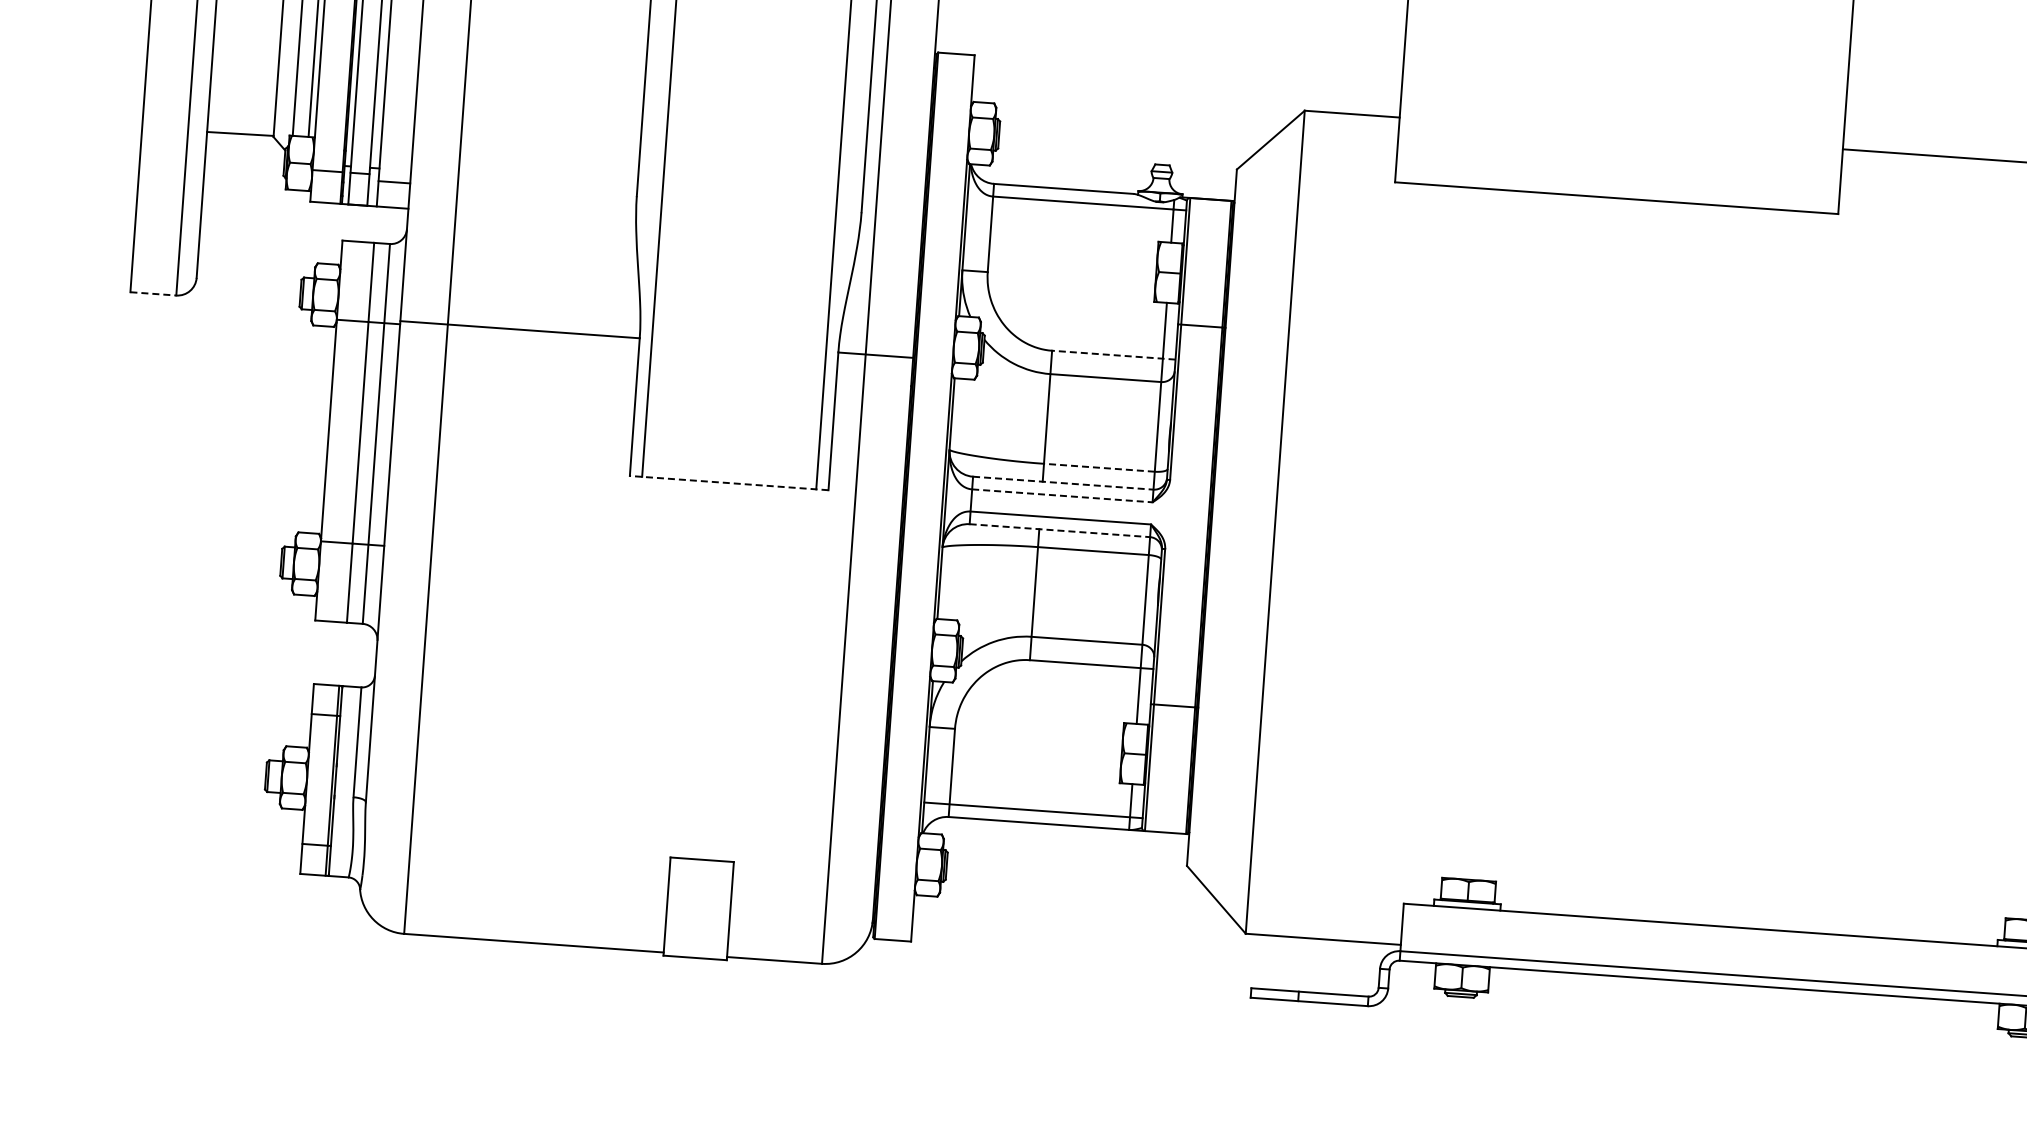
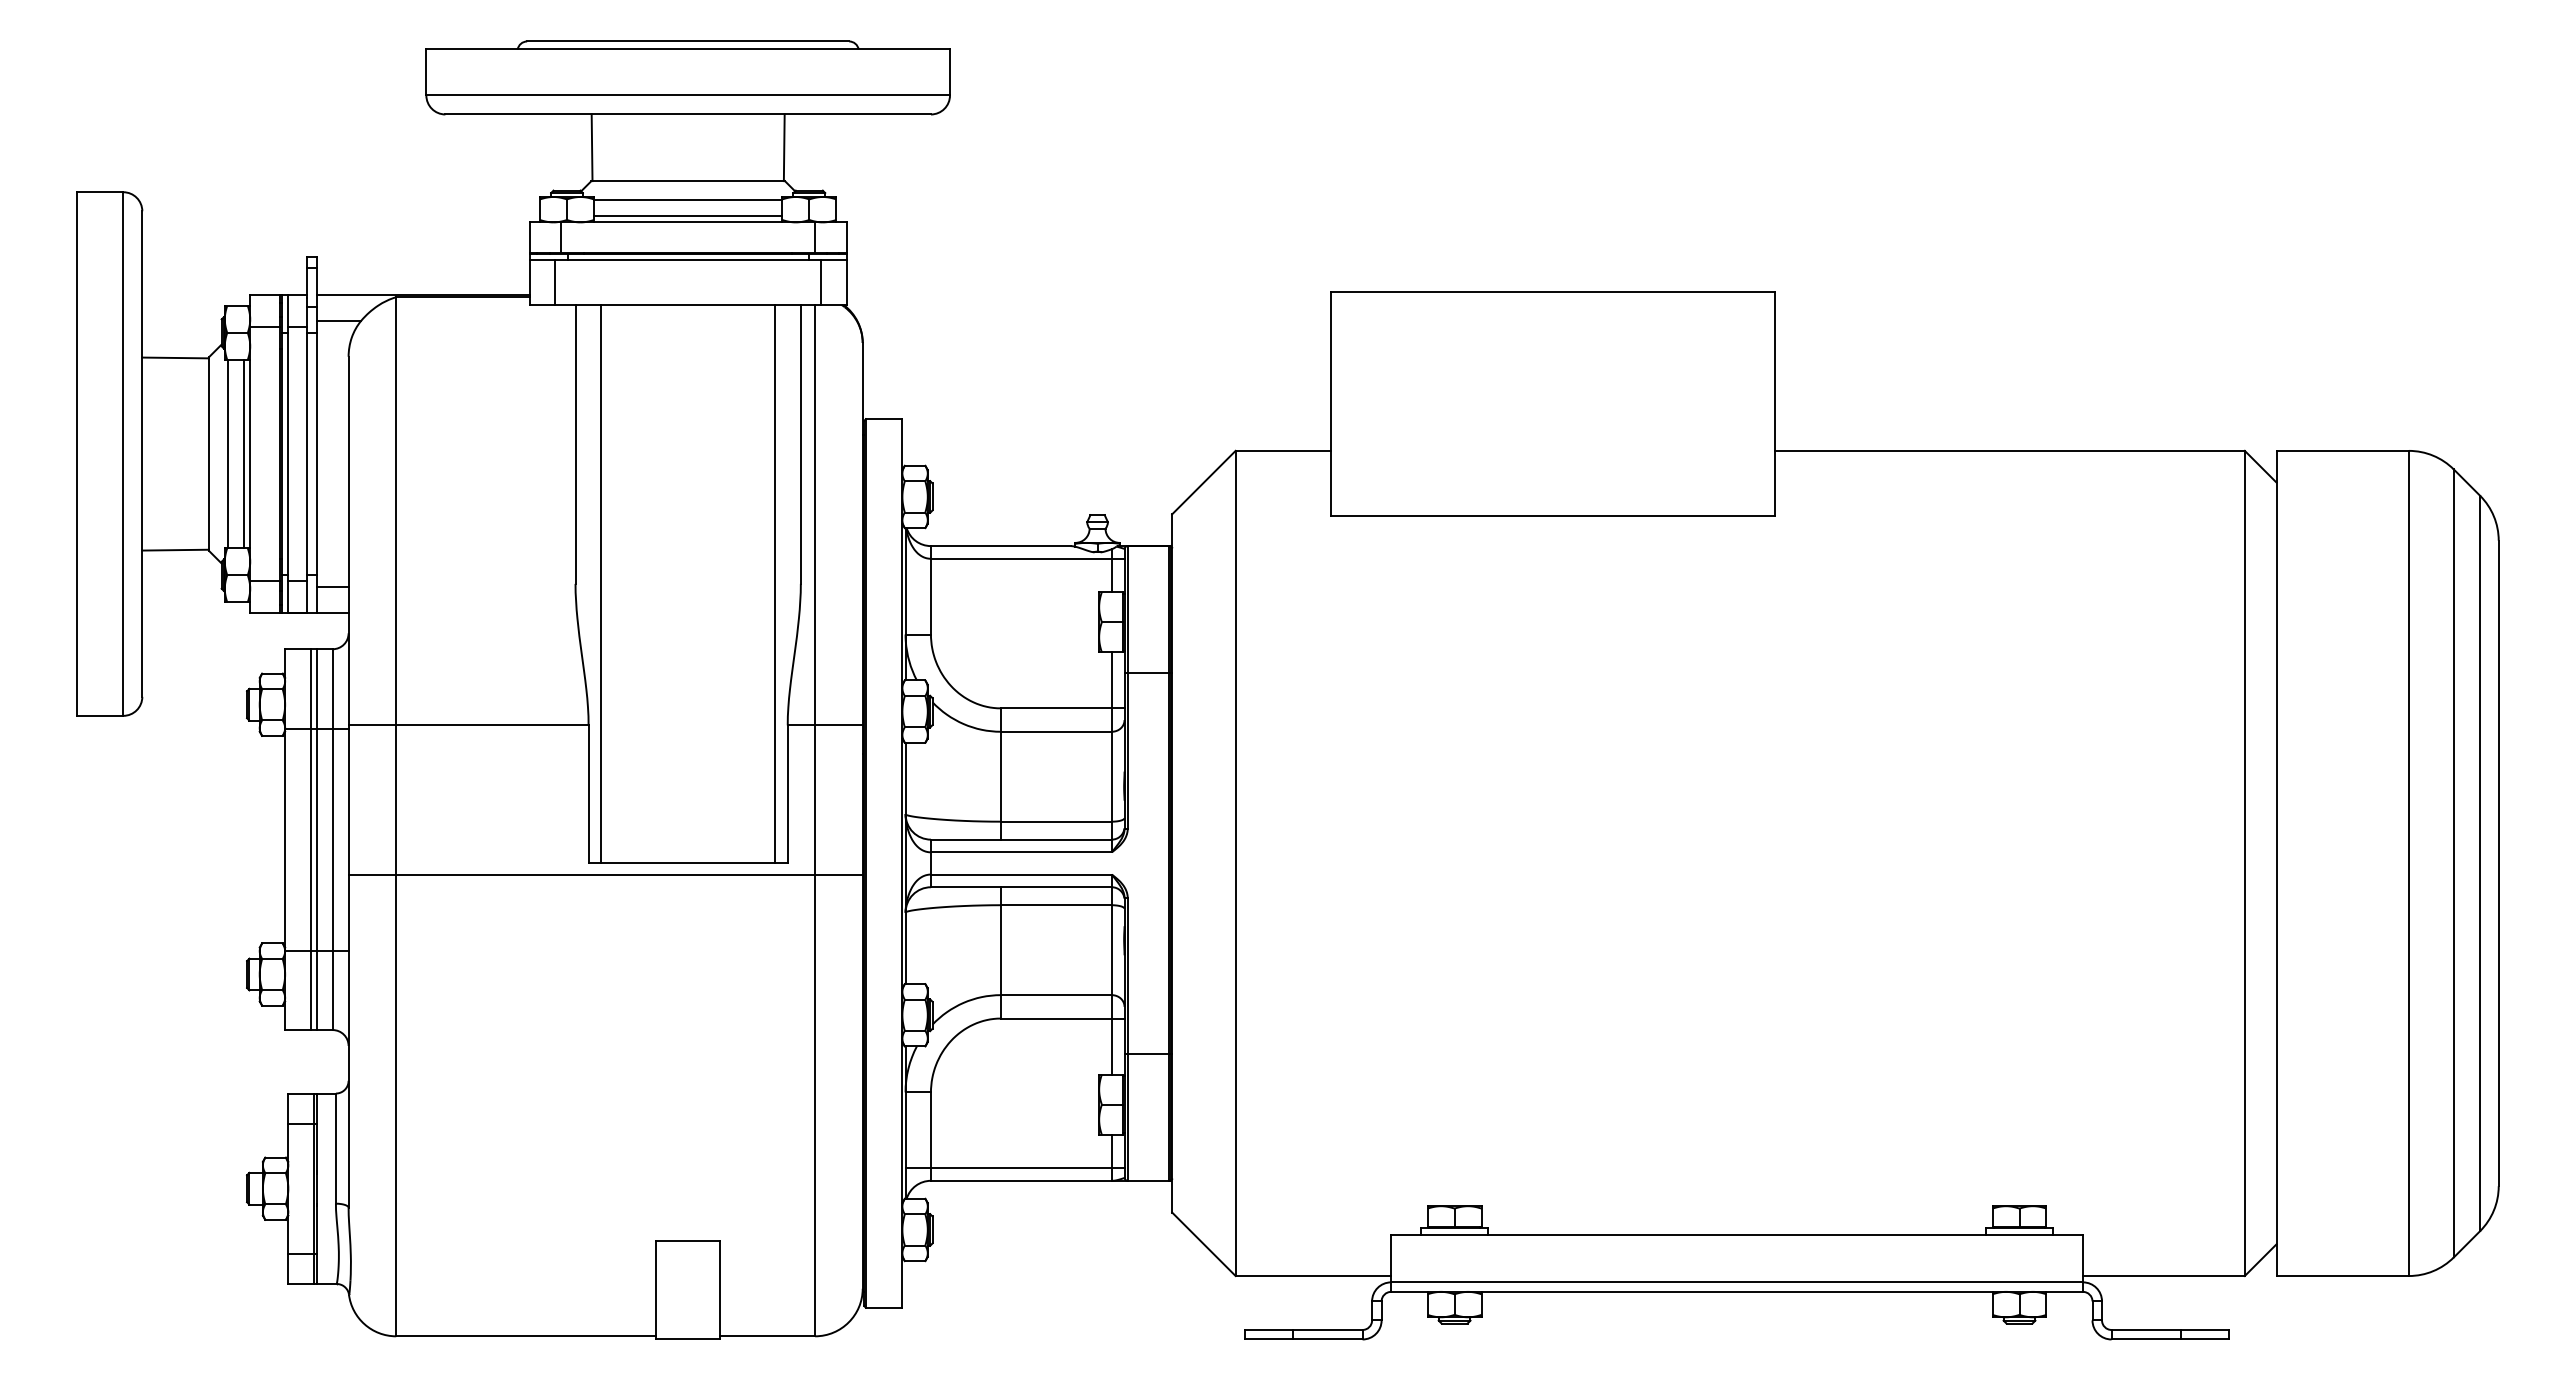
line: (153, 293) -> (100, 715), dashed -> solid
line: (1113, 355) -> (1062, 708), dashed -> solid
line: (354, 432) -> (310, 839), added
line: (1099, 467) -> (1056, 821), dashed -> solid
line: (729, 483) -> (688, 863), dashed -> solid
line: (1063, 483) -> (1021, 839), dashed -> solid
line: (645, 488) -> (605, 874), added
line: (1062, 496) -> (1021, 852), dashed -> solid
line: (1059, 530) -> (1021, 887), dashed -> solid

